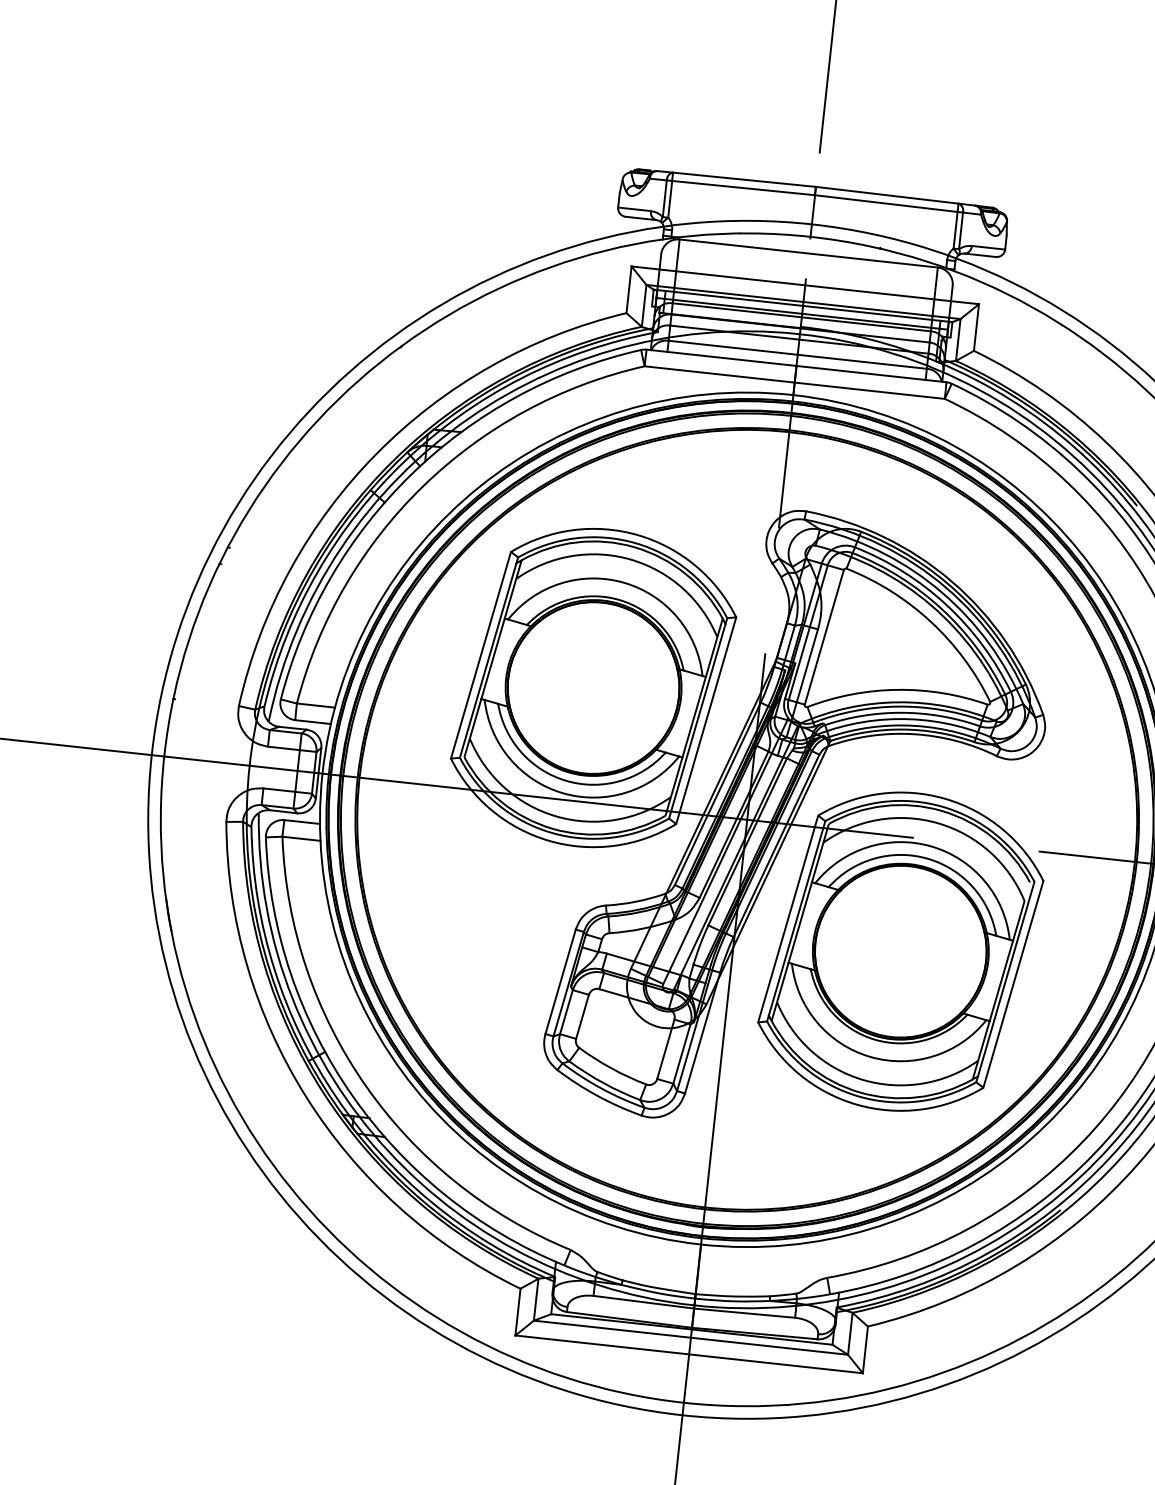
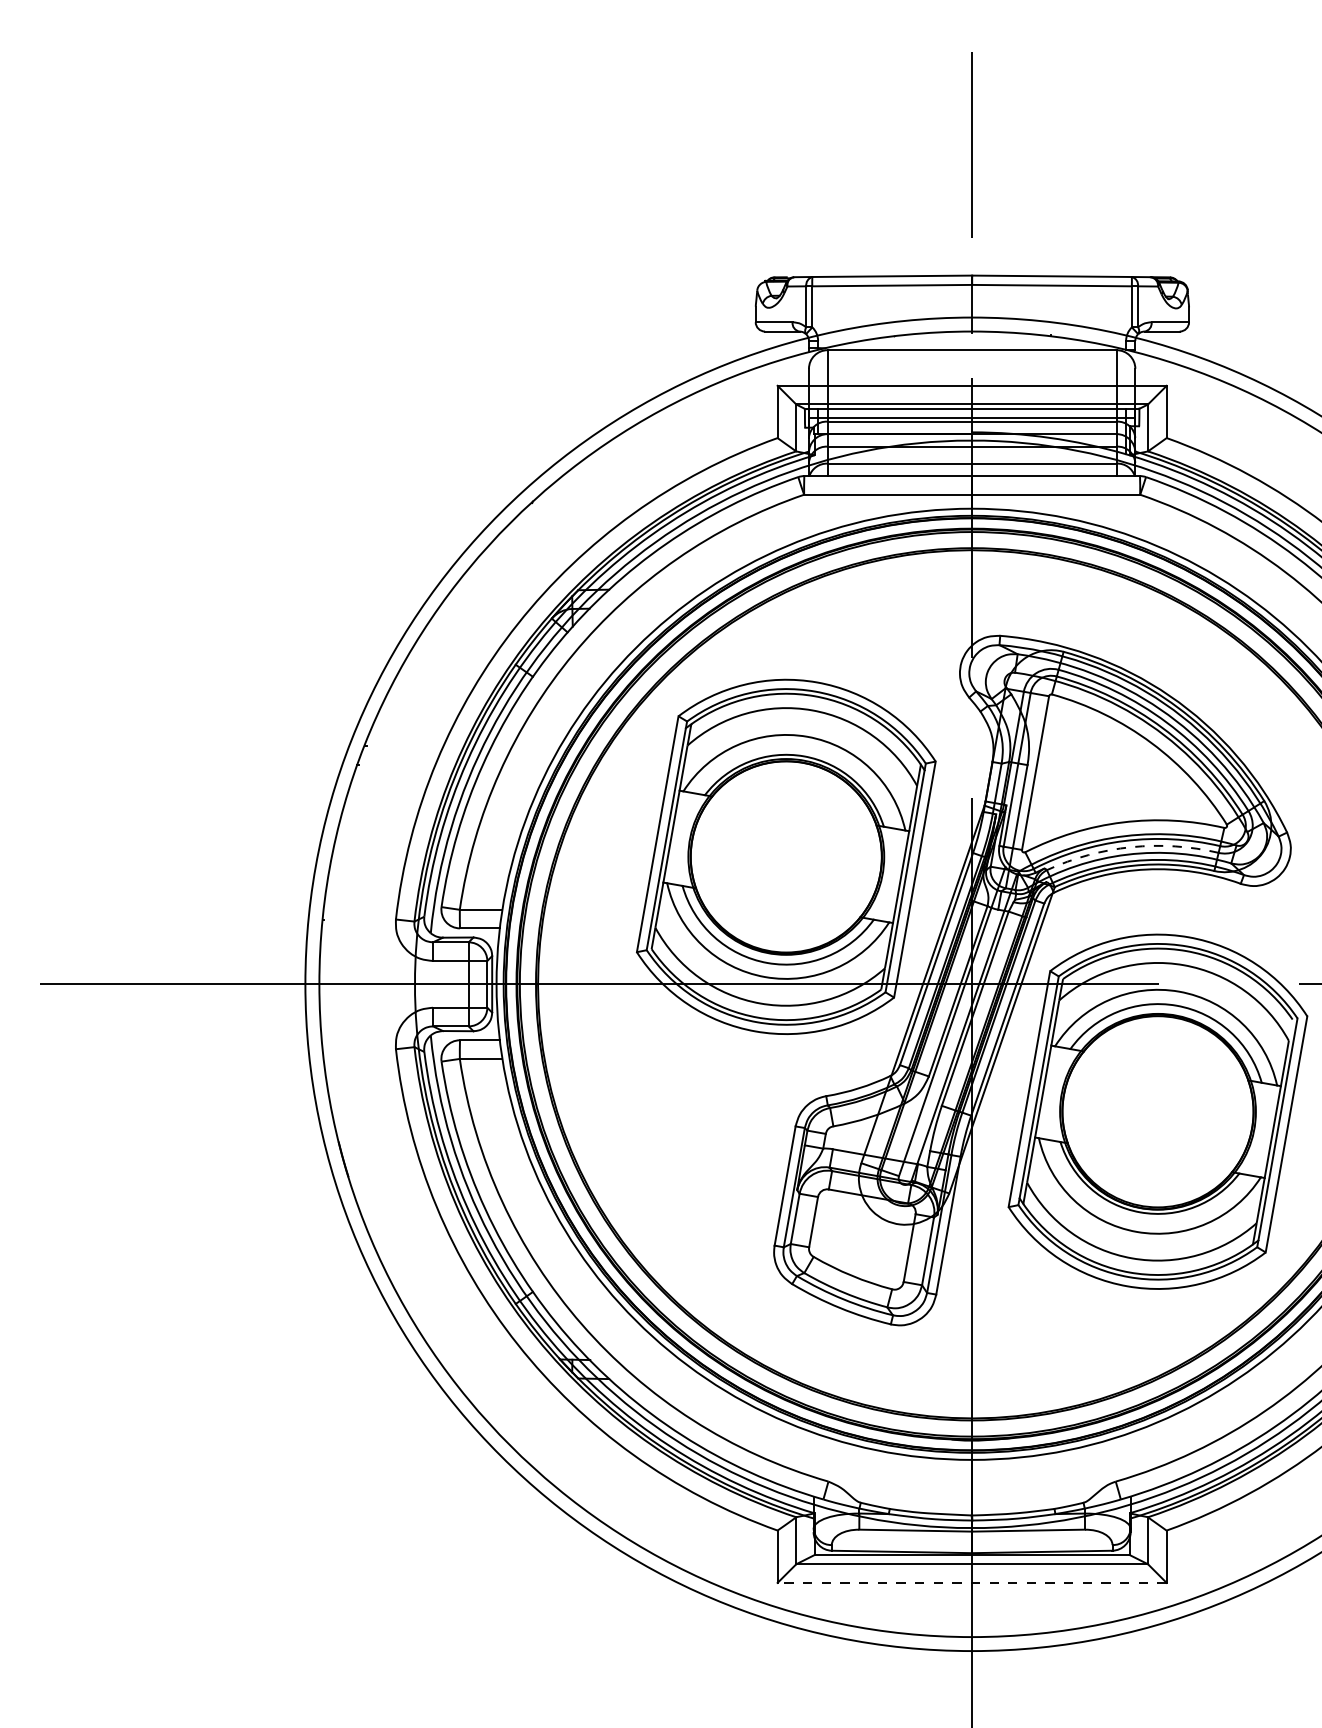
arc: (902, 713) -> (1131, 847), solid -> dashed
line: (689, 1354) -> (972, 1582), solid -> dashed

